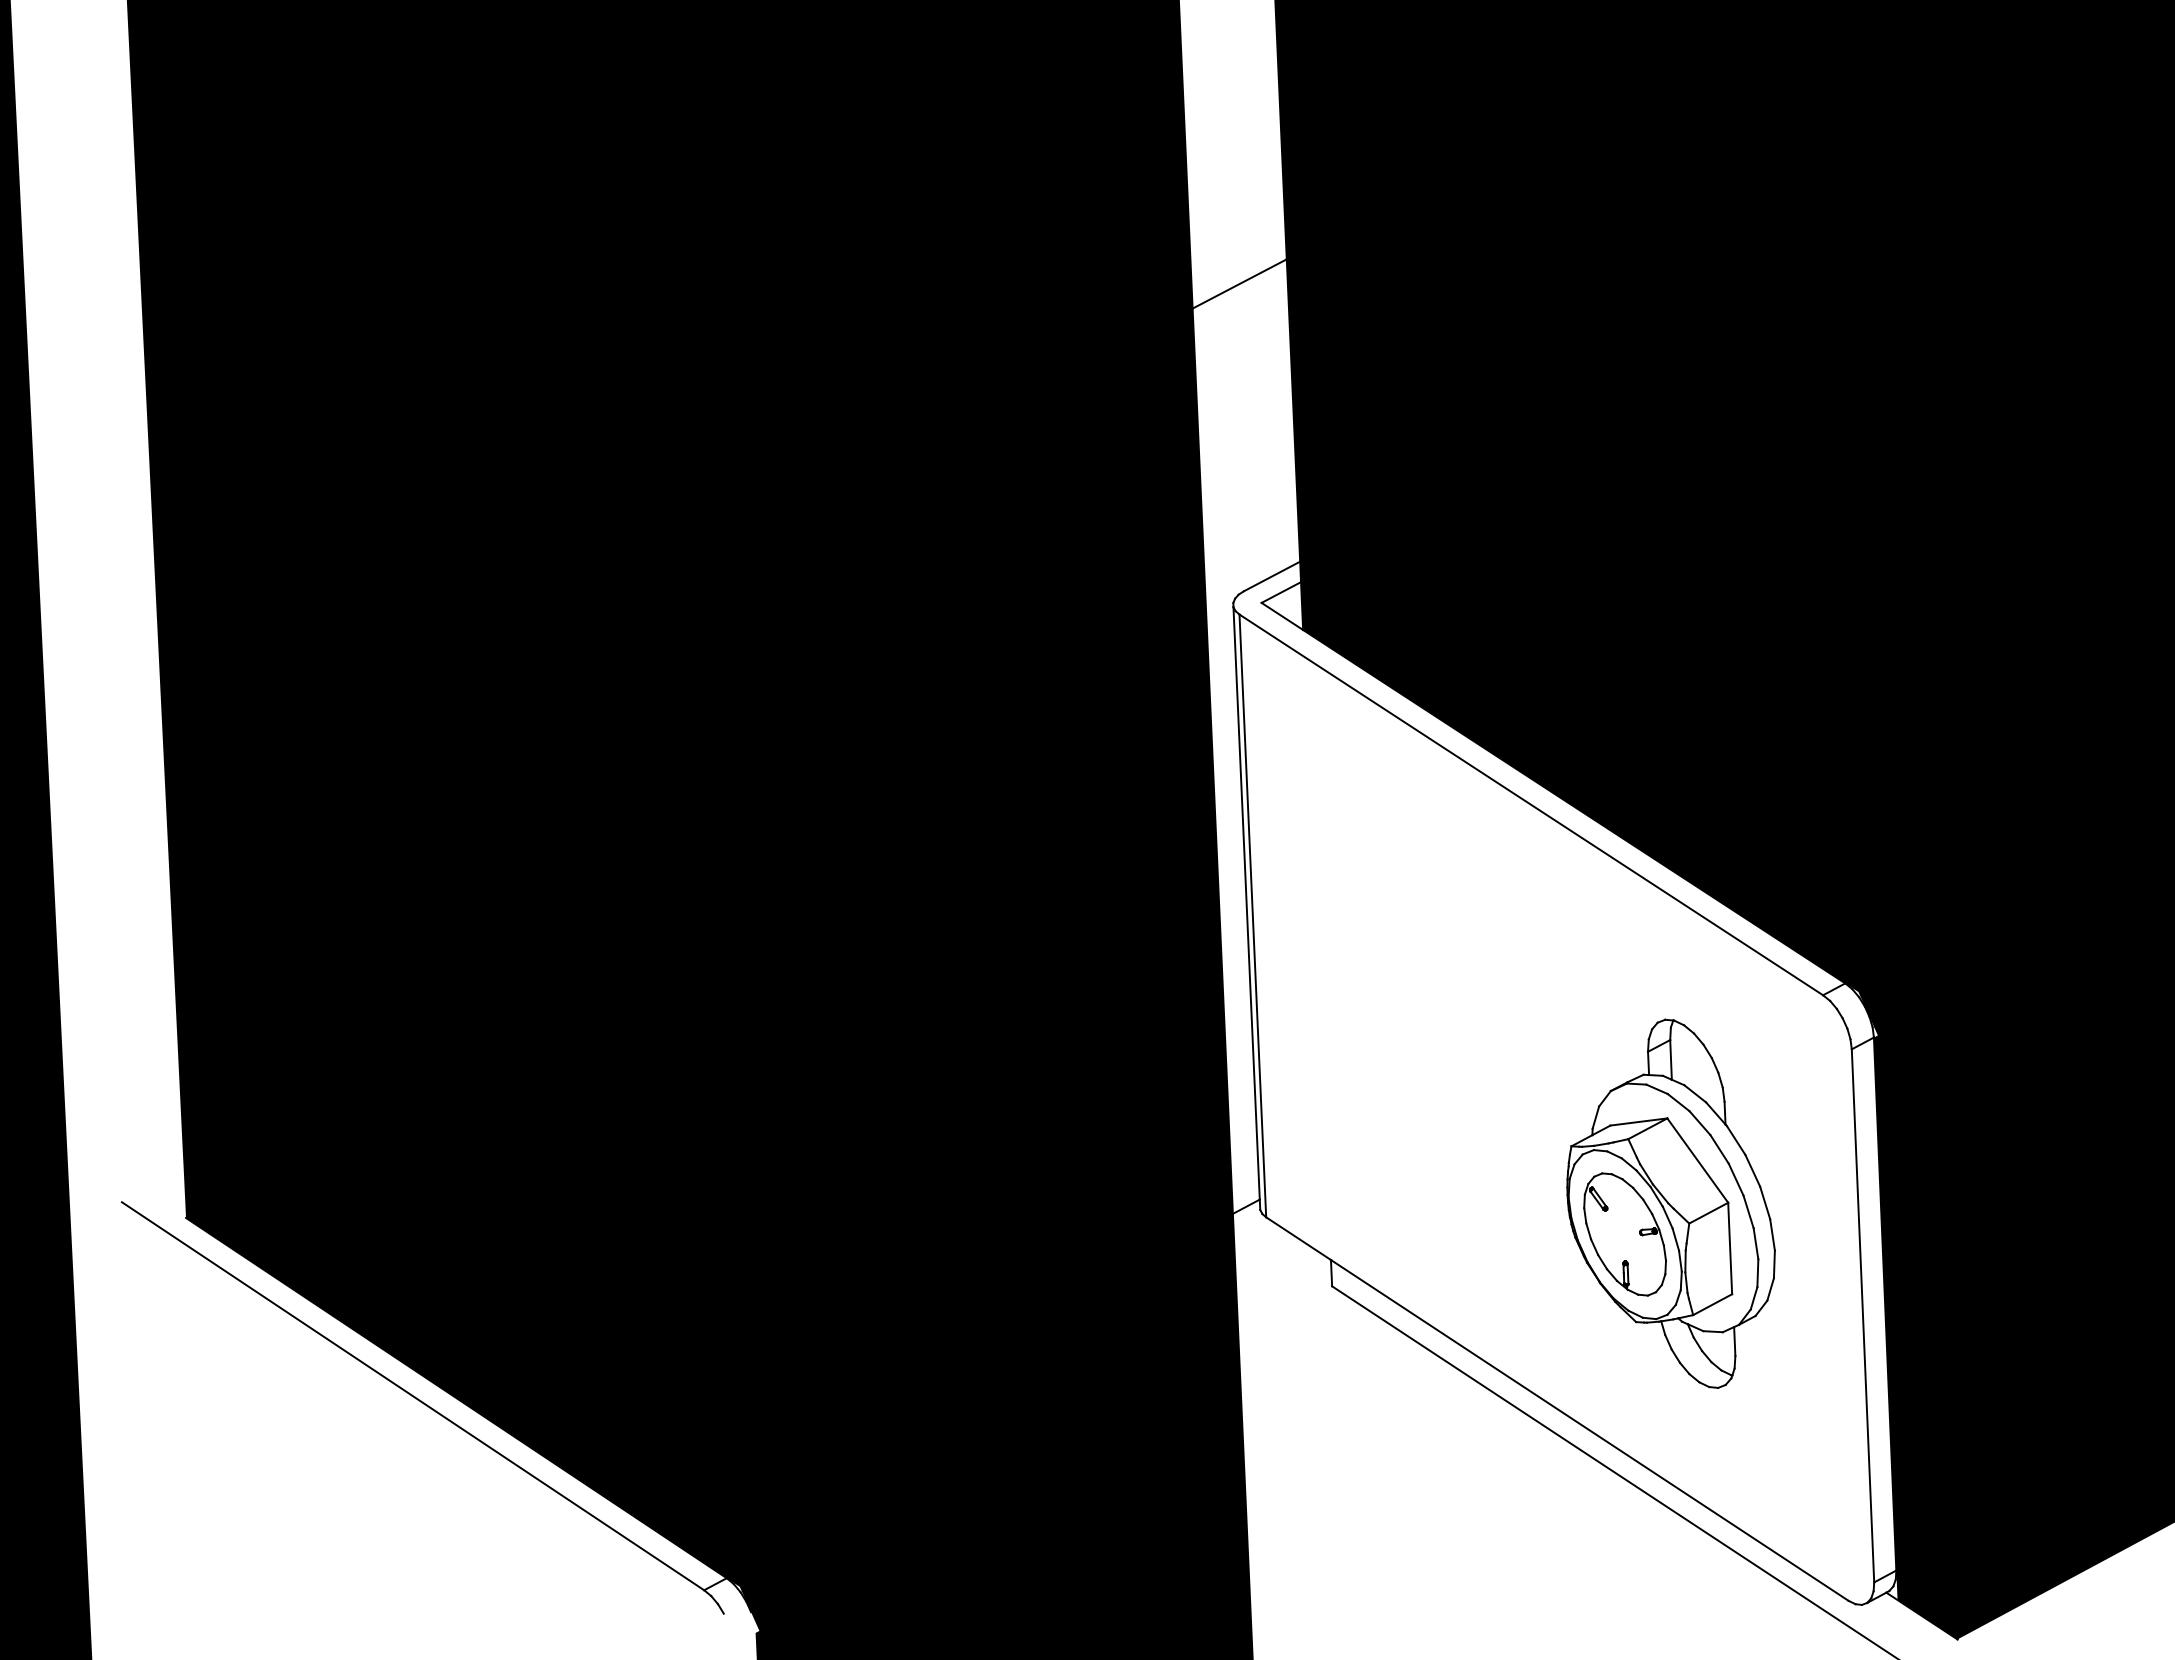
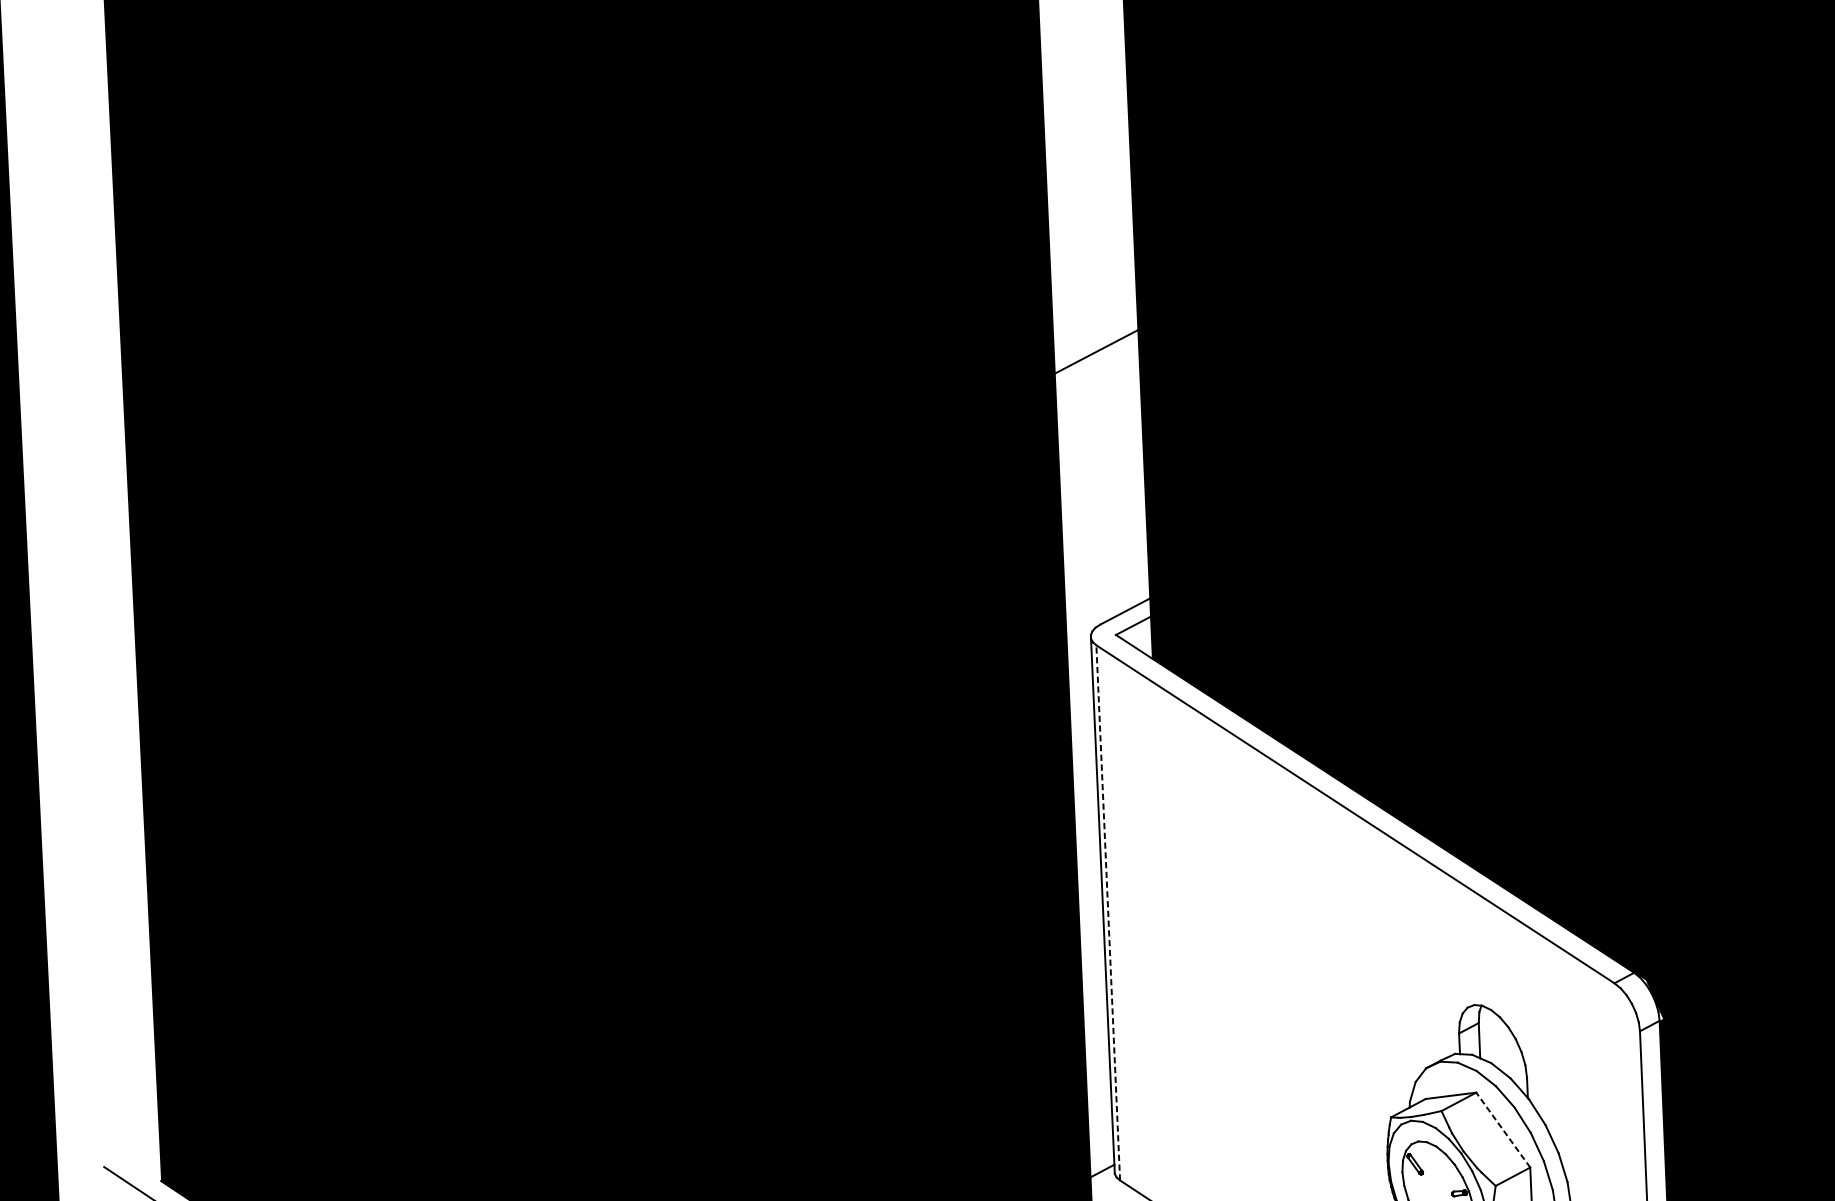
line: (1252, 915) -> (1107, 912), solid -> dashed
line: (1697, 1160) -> (1502, 1130), solid -> dashed

